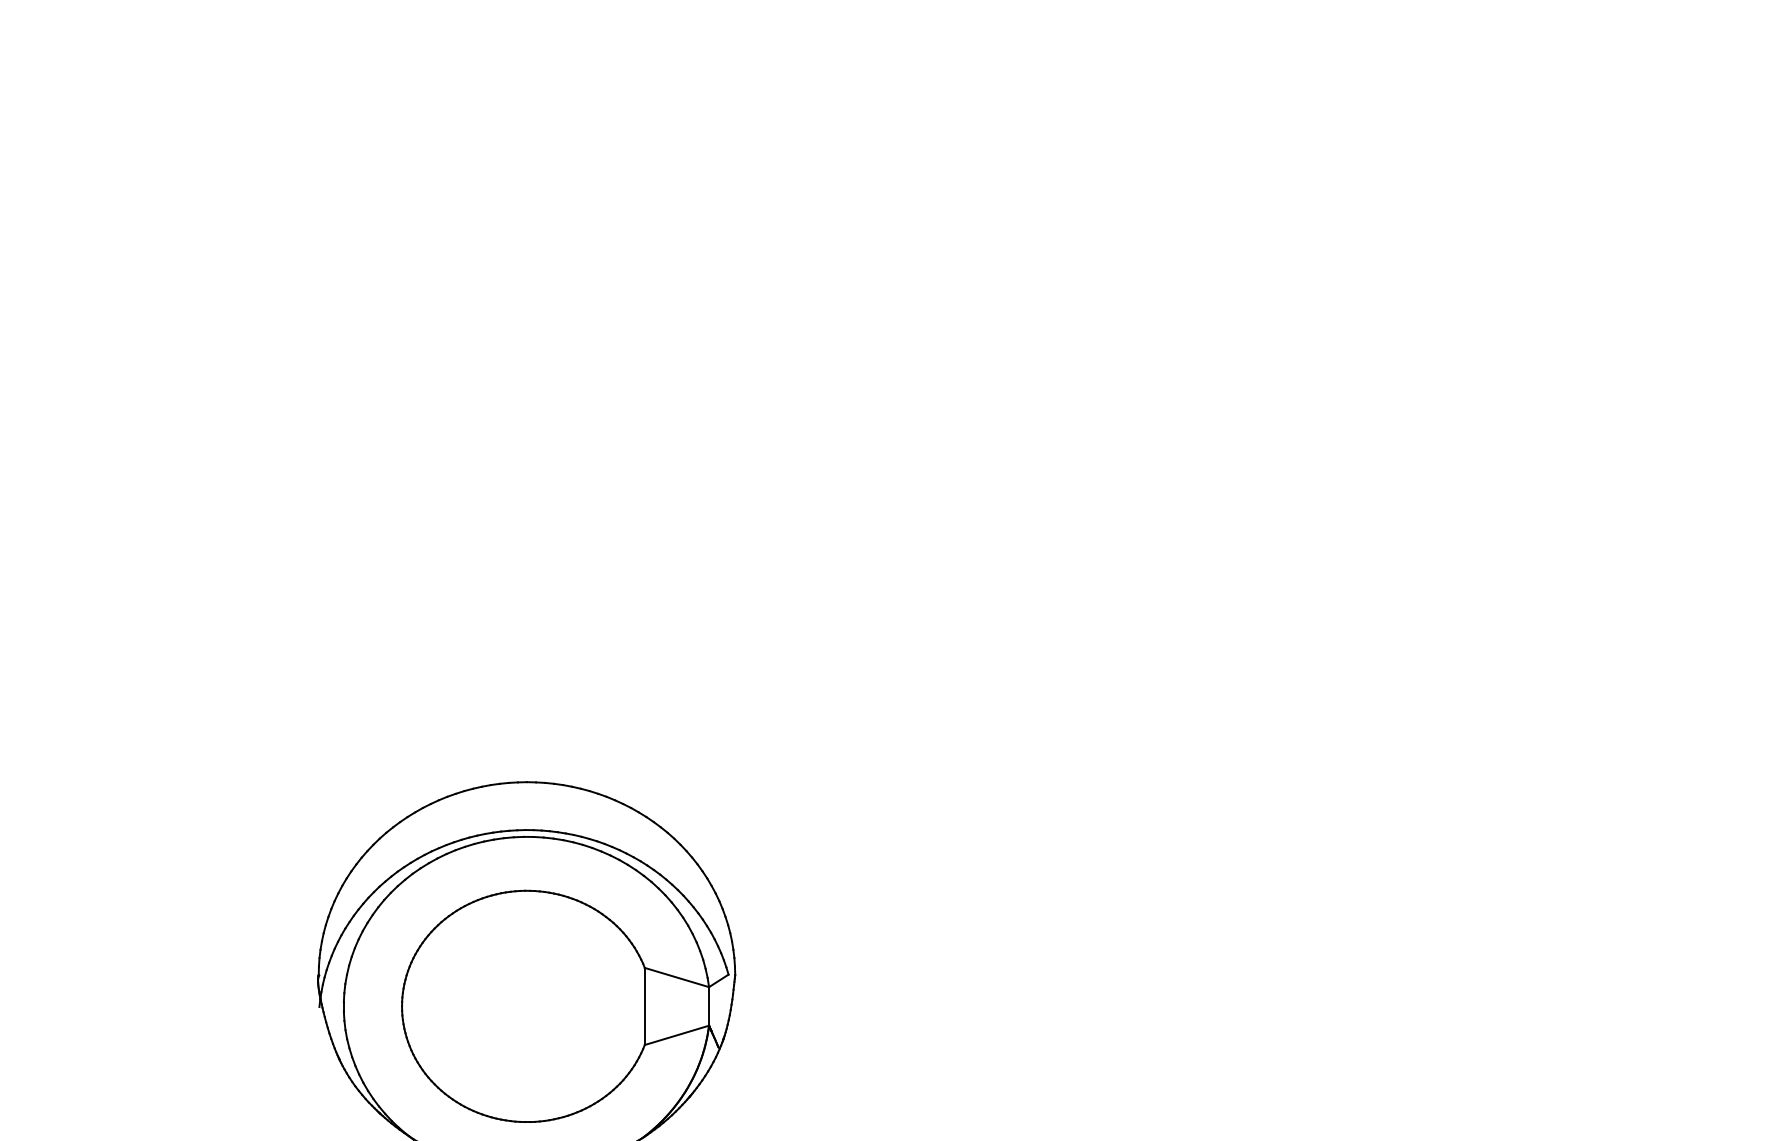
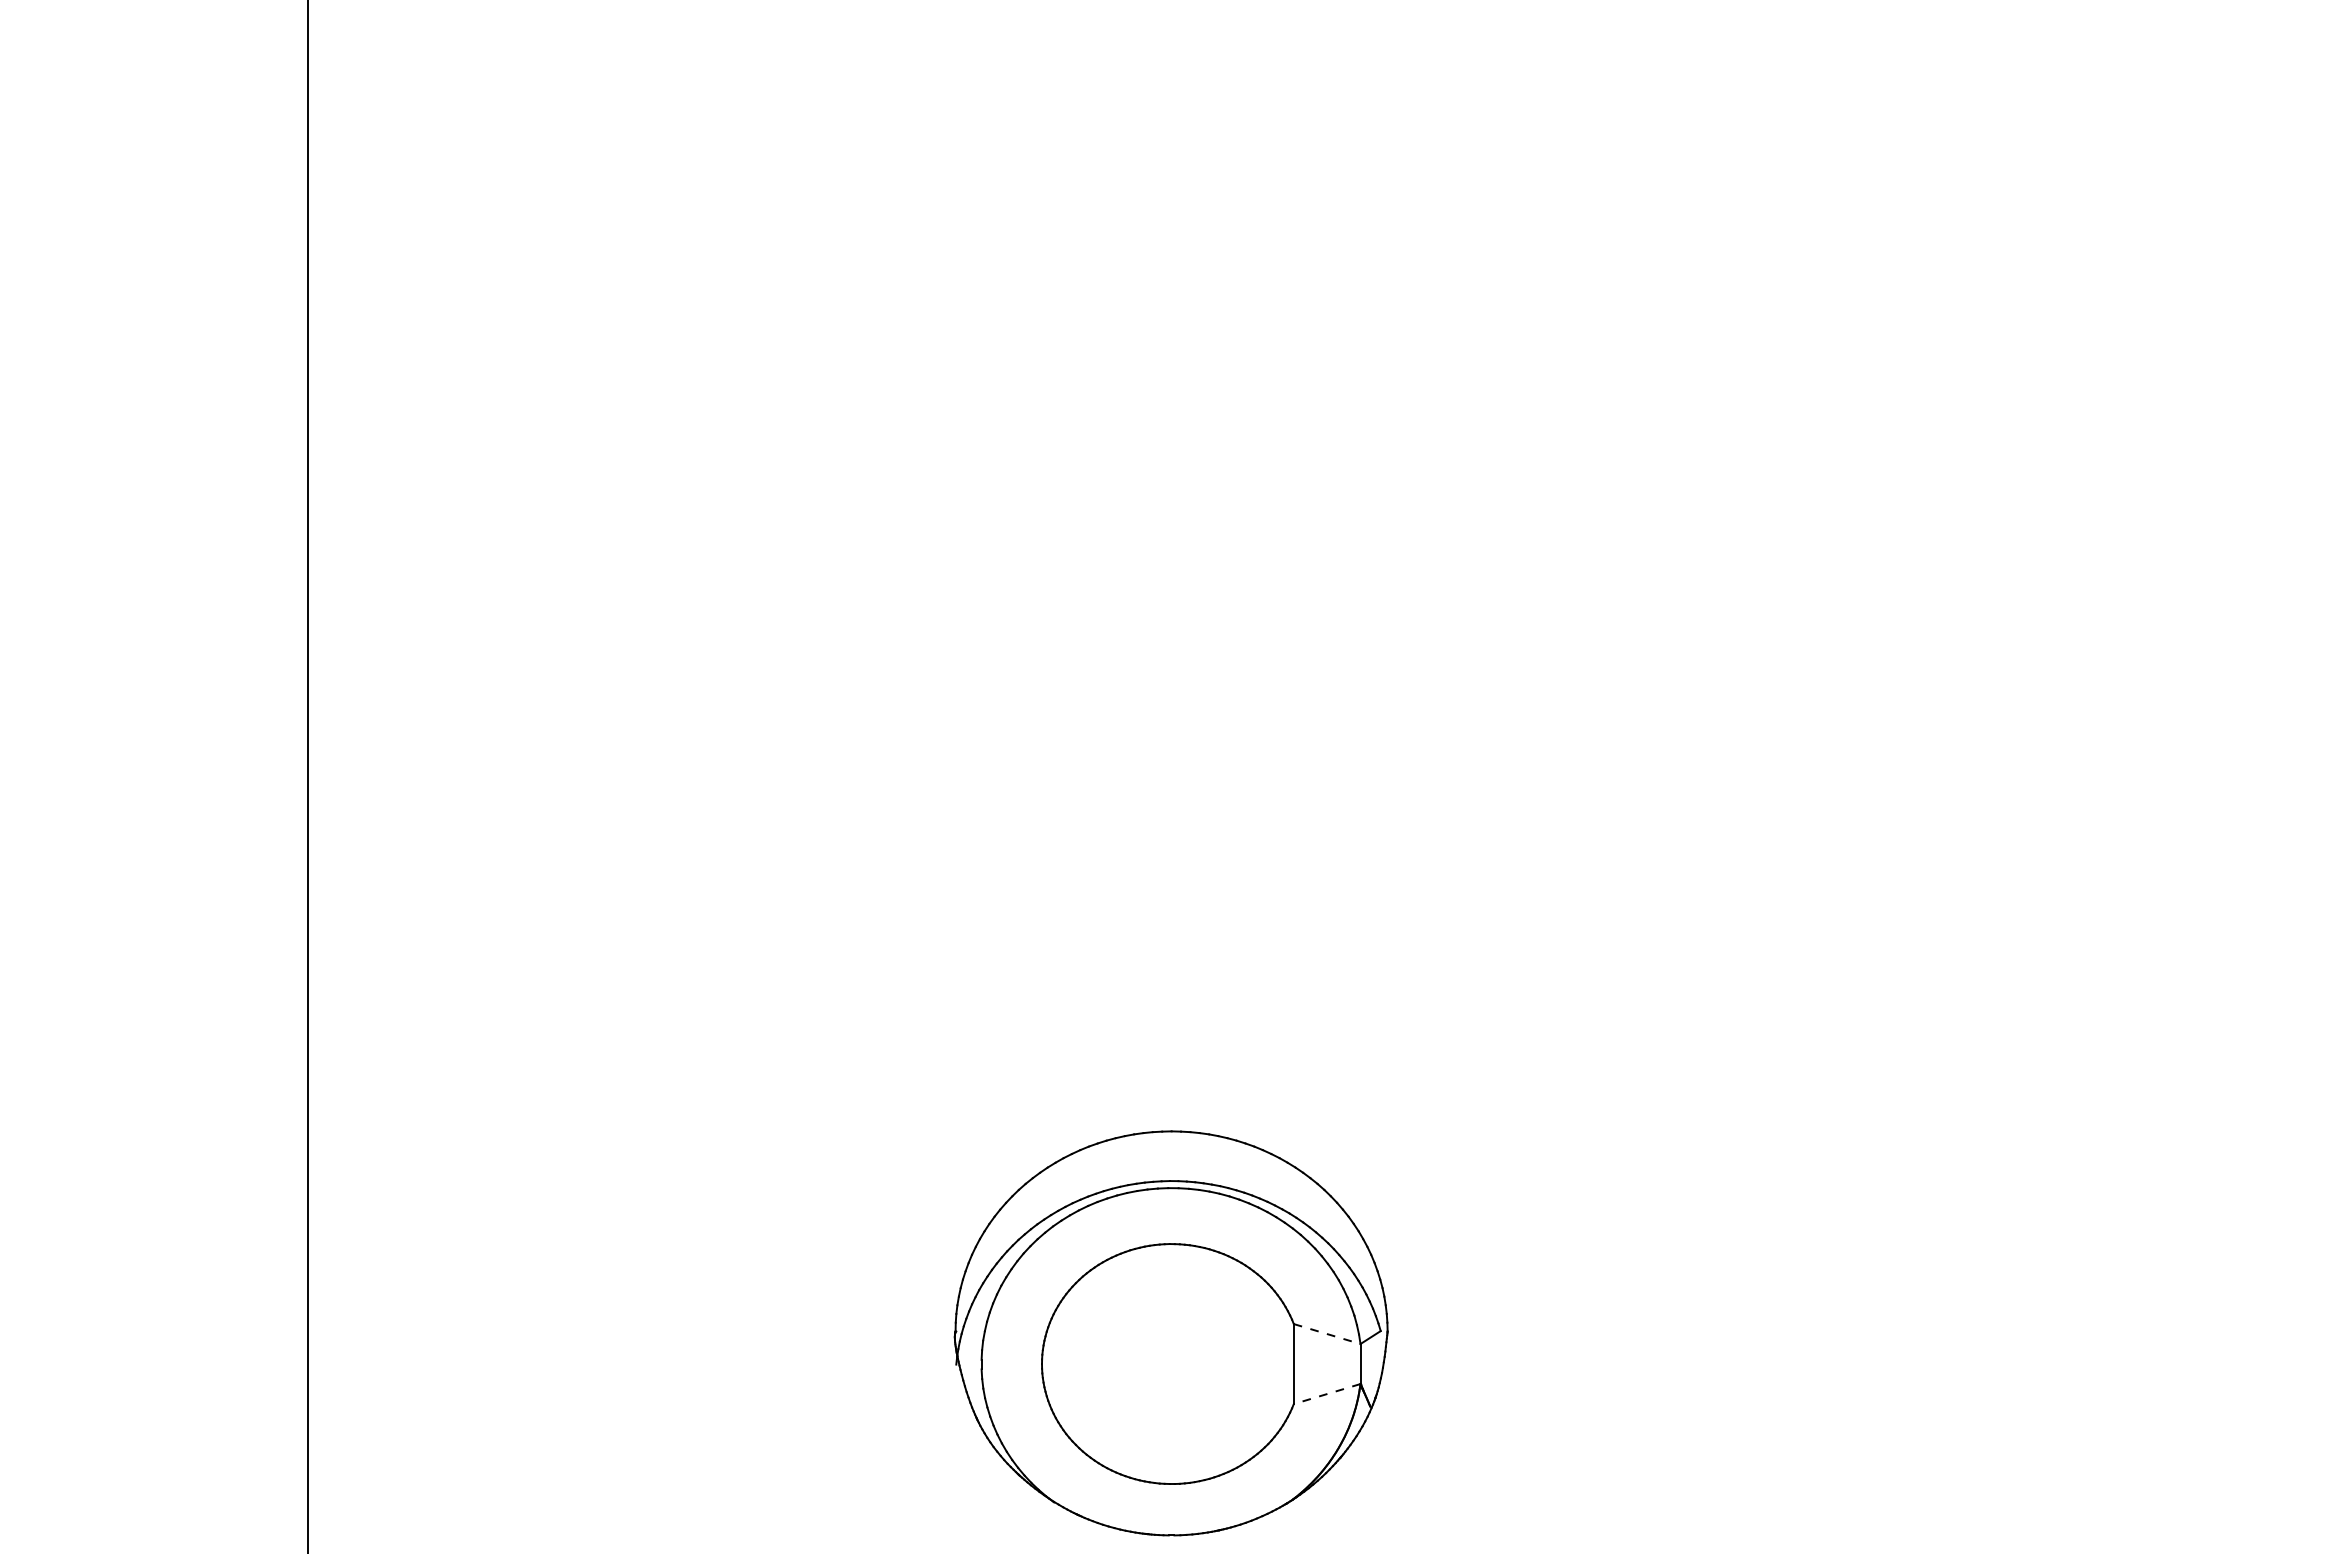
line: (677, 977) -> (1327, 1334), solid -> dashed
line: (677, 1035) -> (1327, 1394), solid -> dashed

